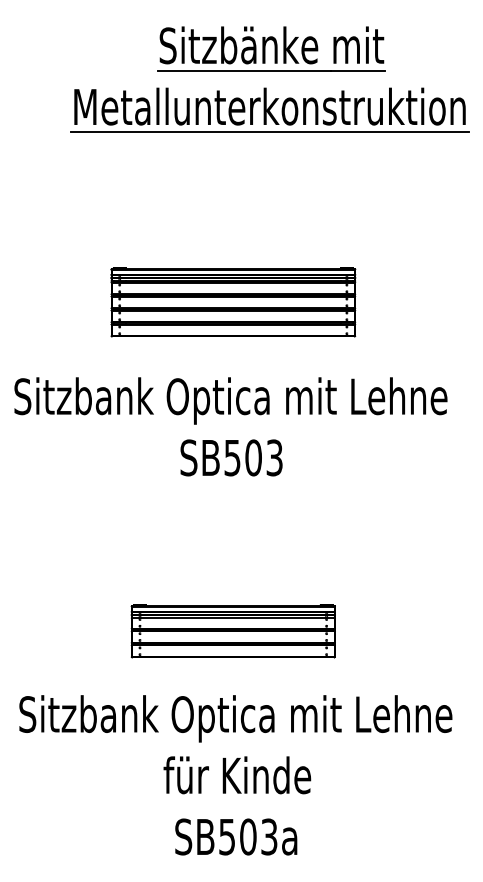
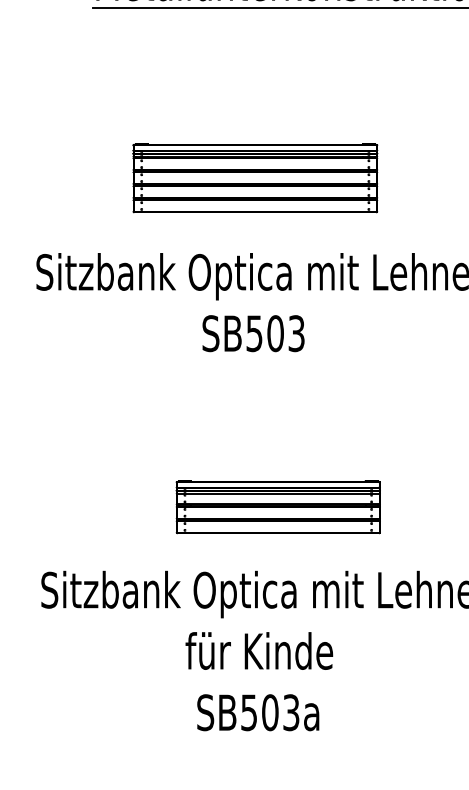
part: (232, 631) -> (277, 507), moved

